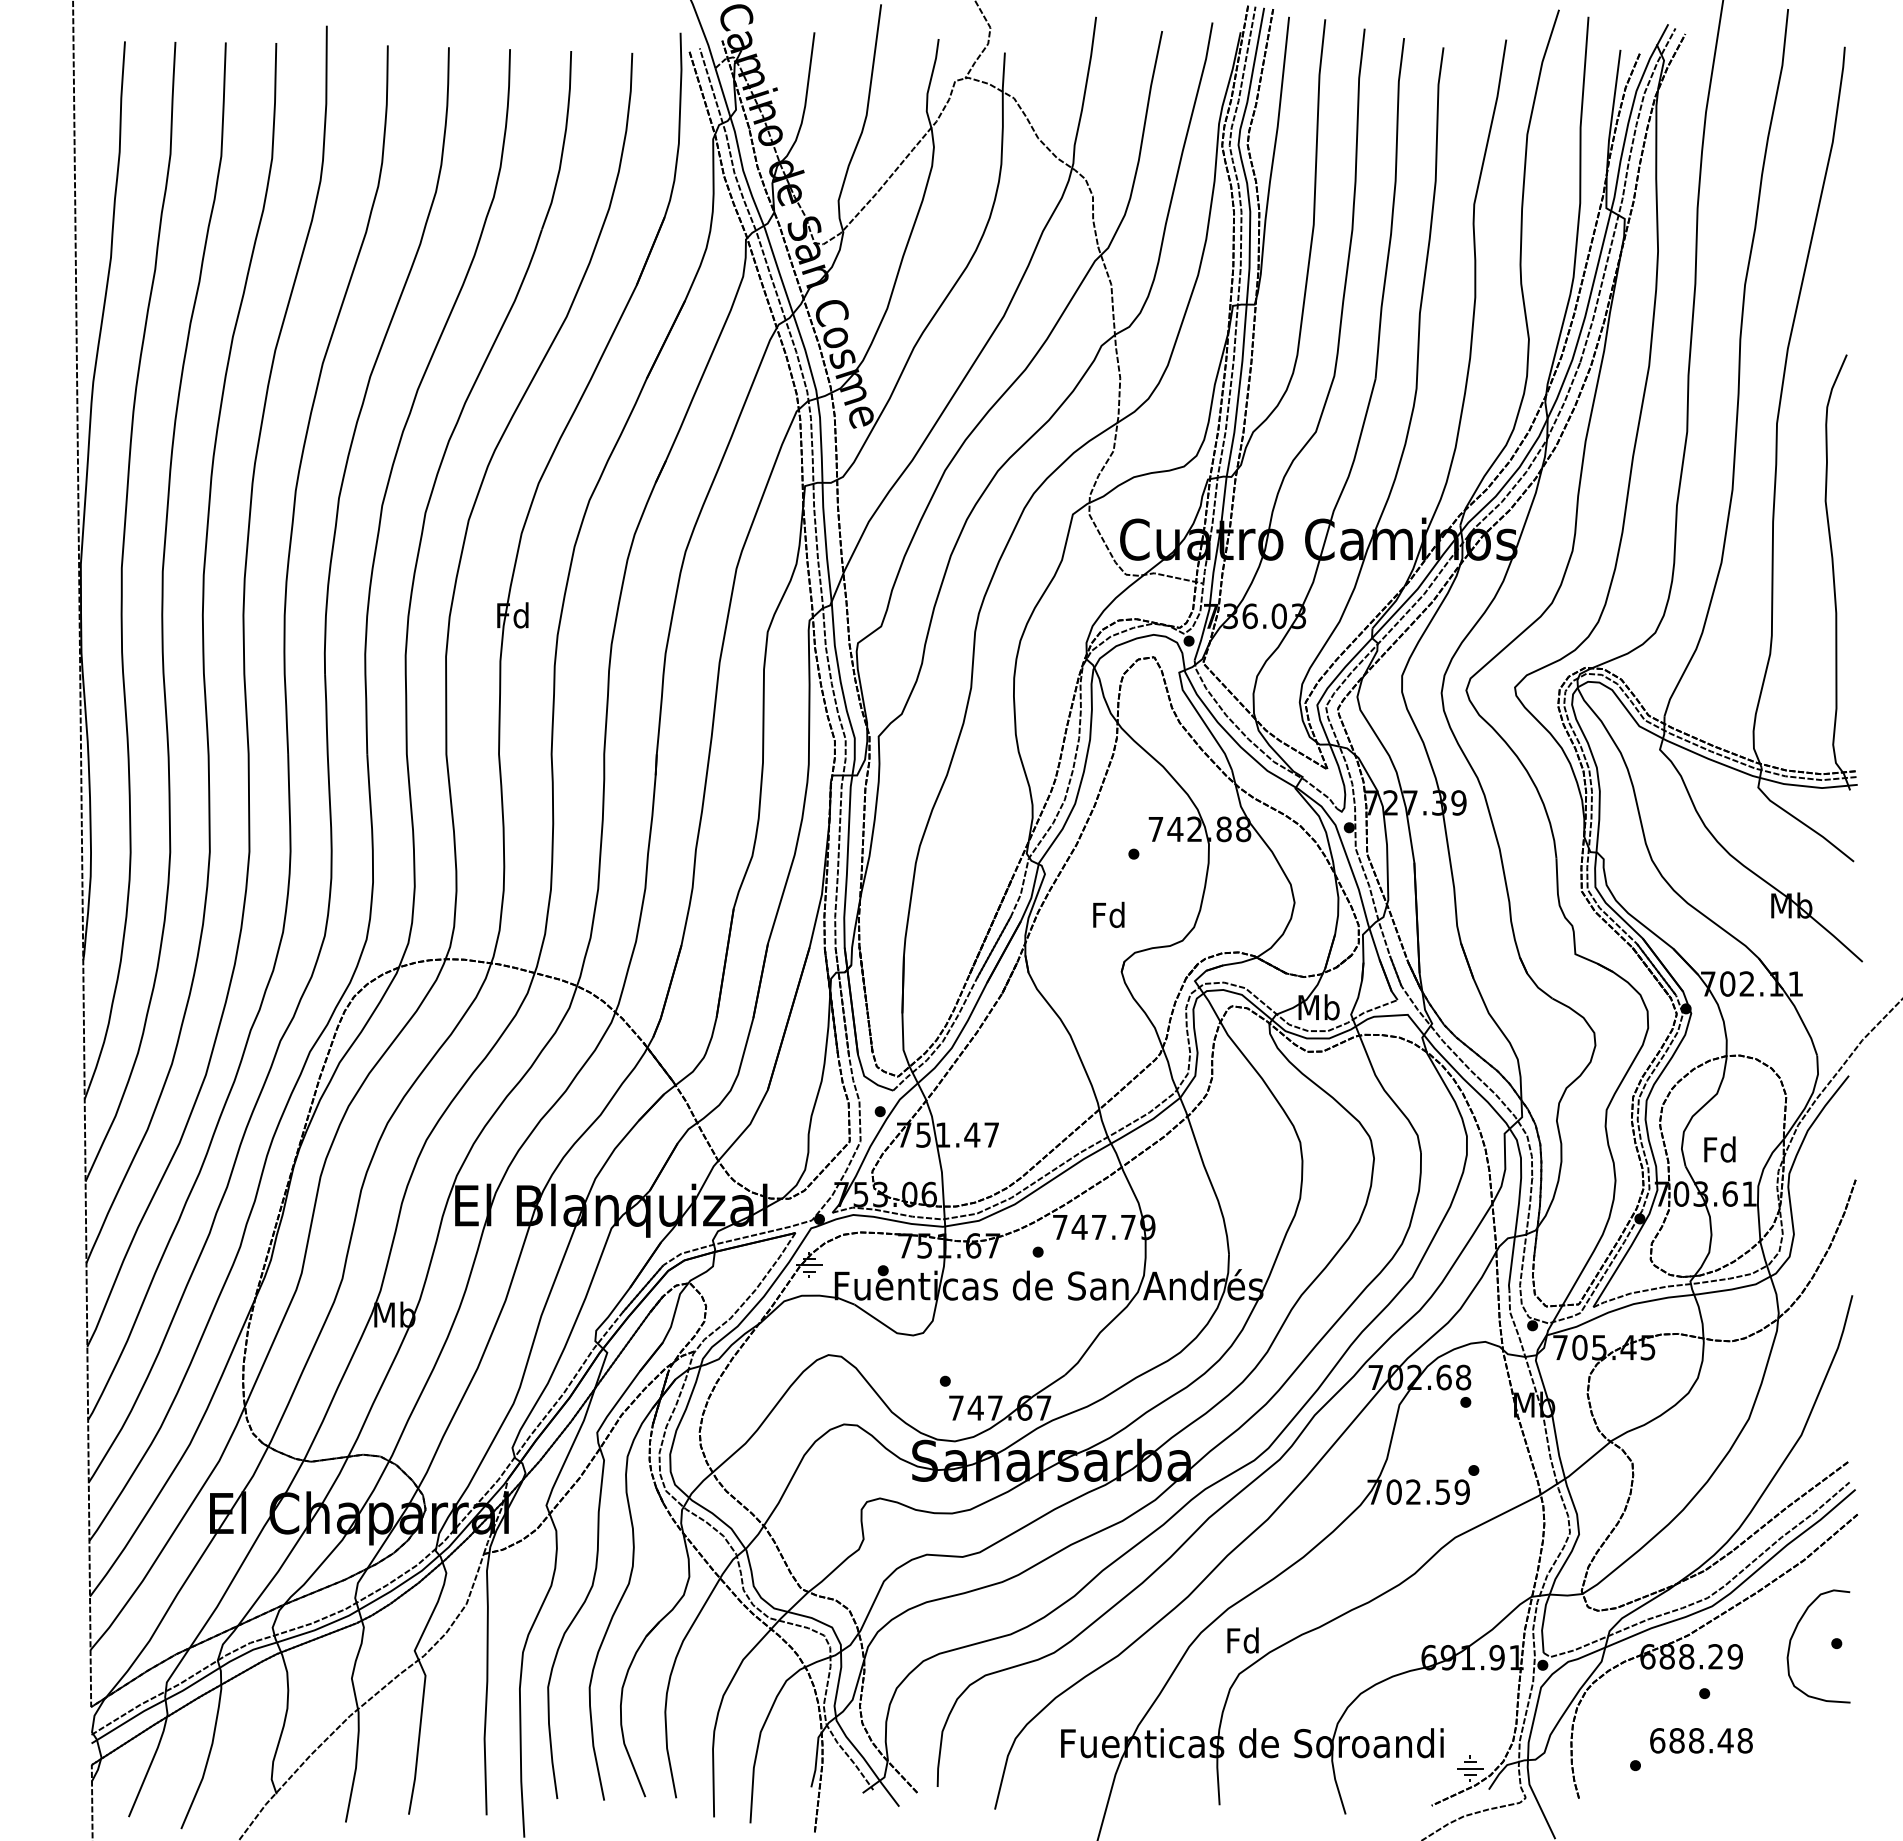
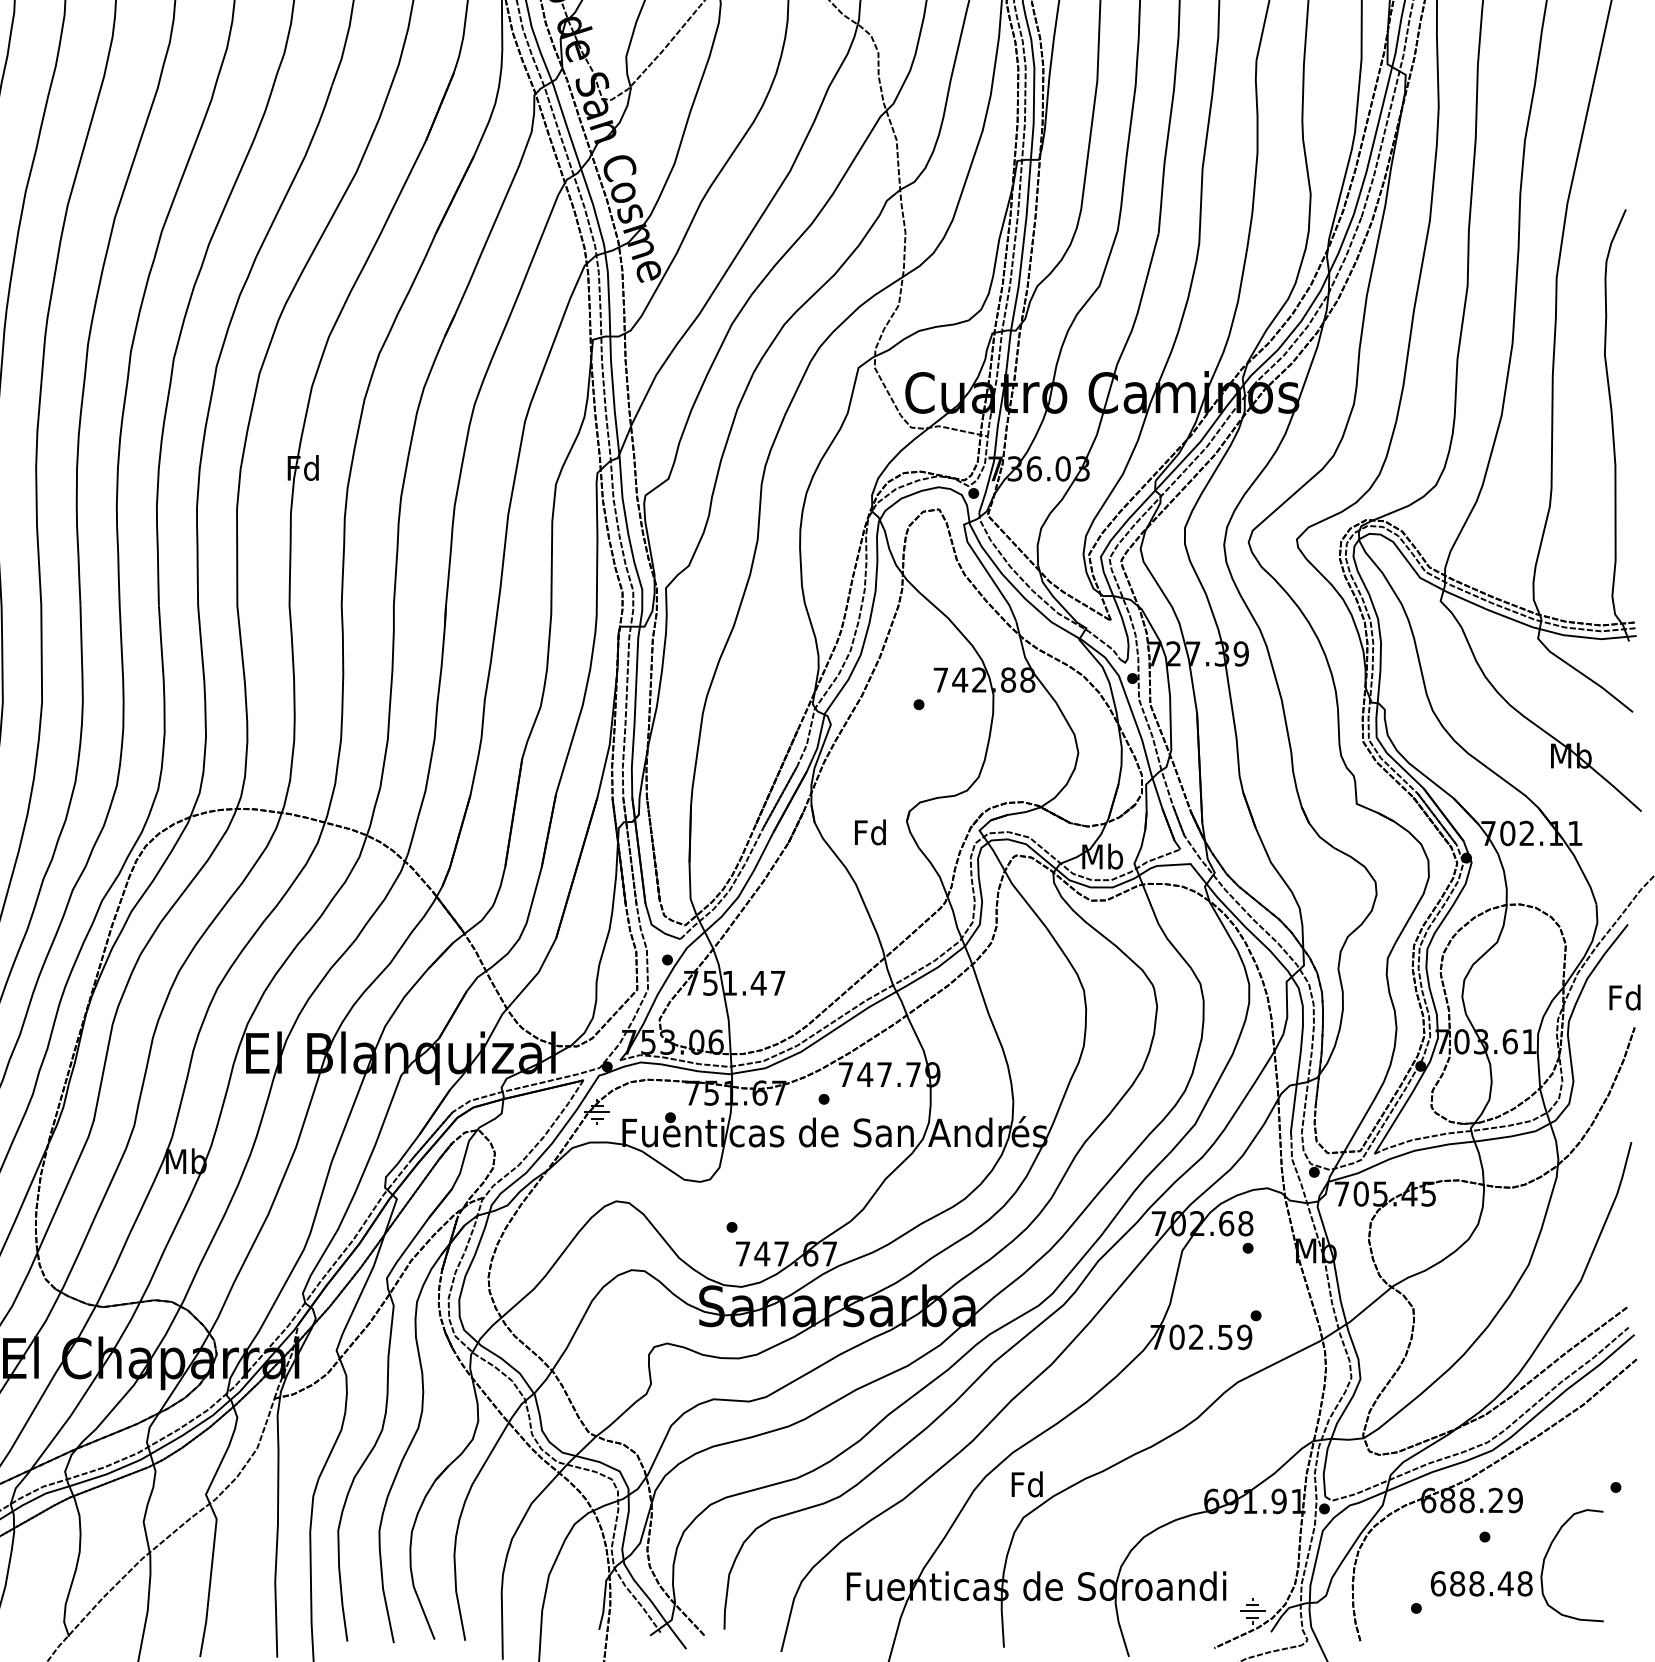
text: (1108, 914) -> (870, 831), moved
text: (1719, 1149) -> (1624, 997), moved
curve: (1793, 1636) -> (1547, 1555), moved

